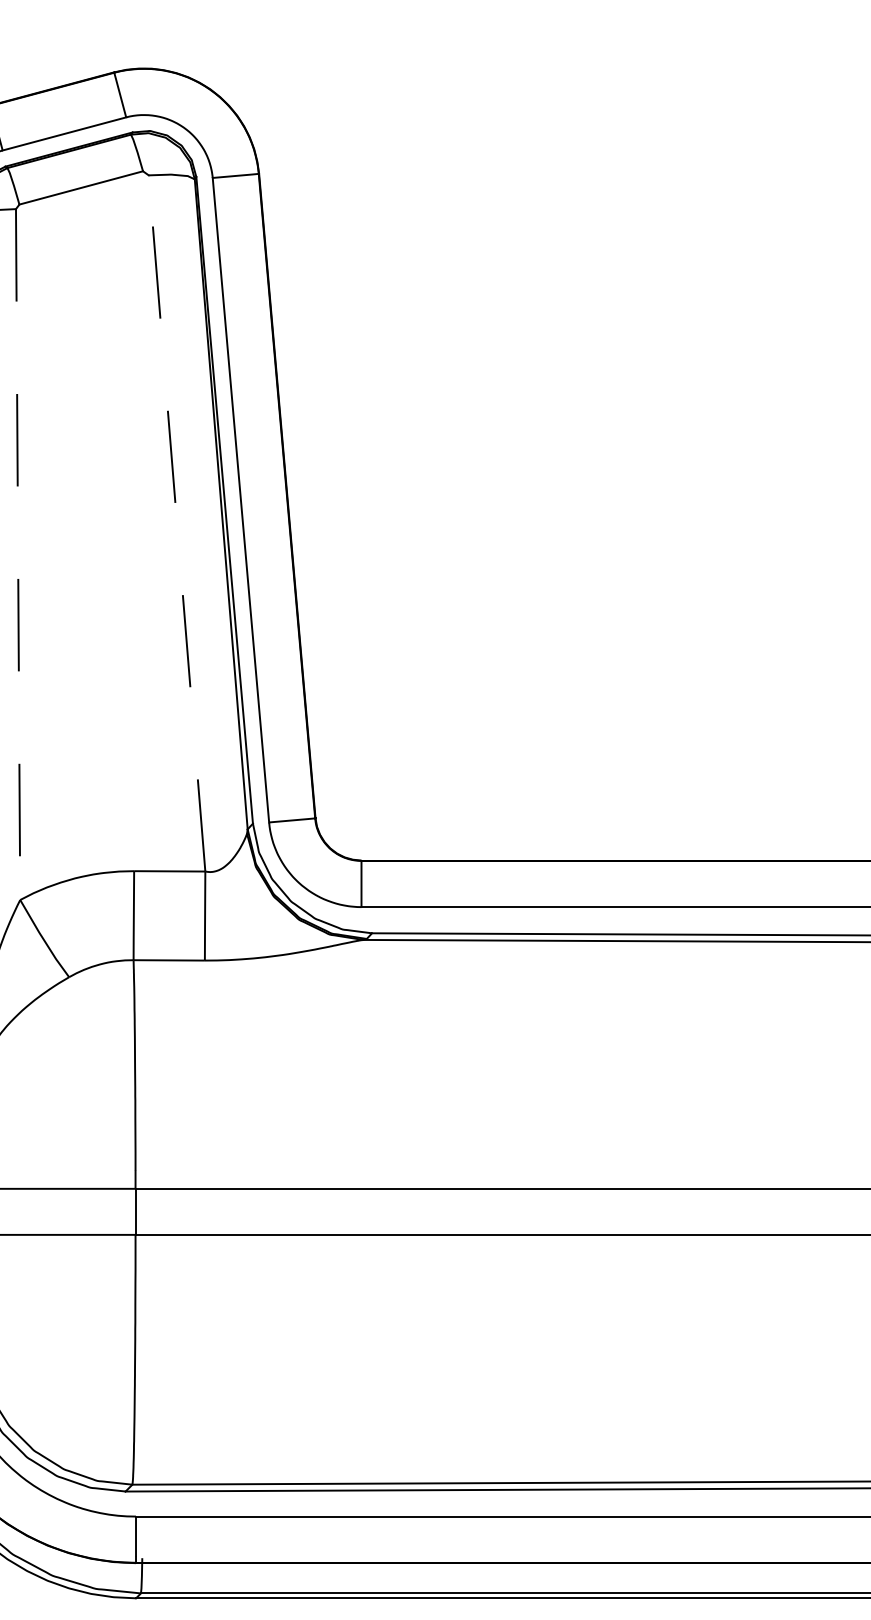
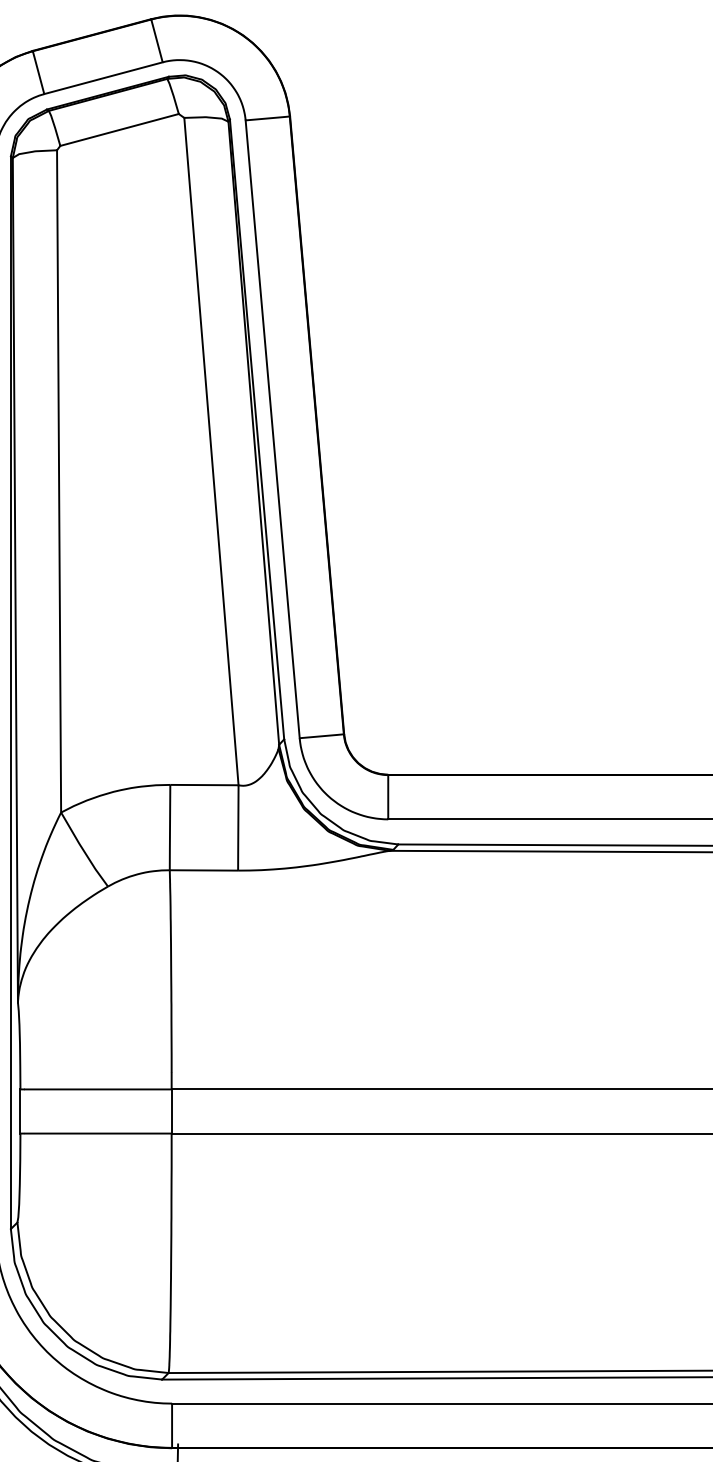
line: (177, 522) -> (211, 450), dashed -> solid
line: (18, 555) -> (59, 482), dashed -> solid

